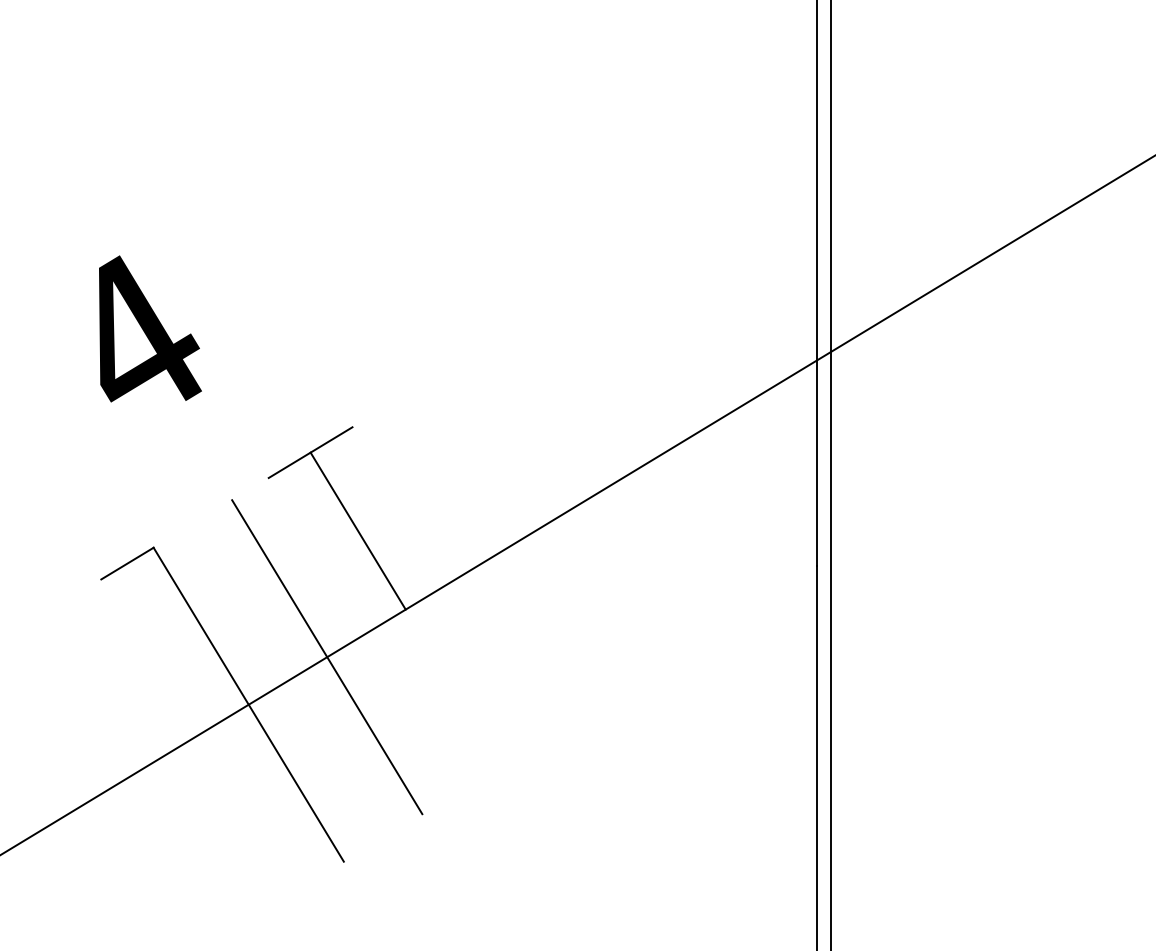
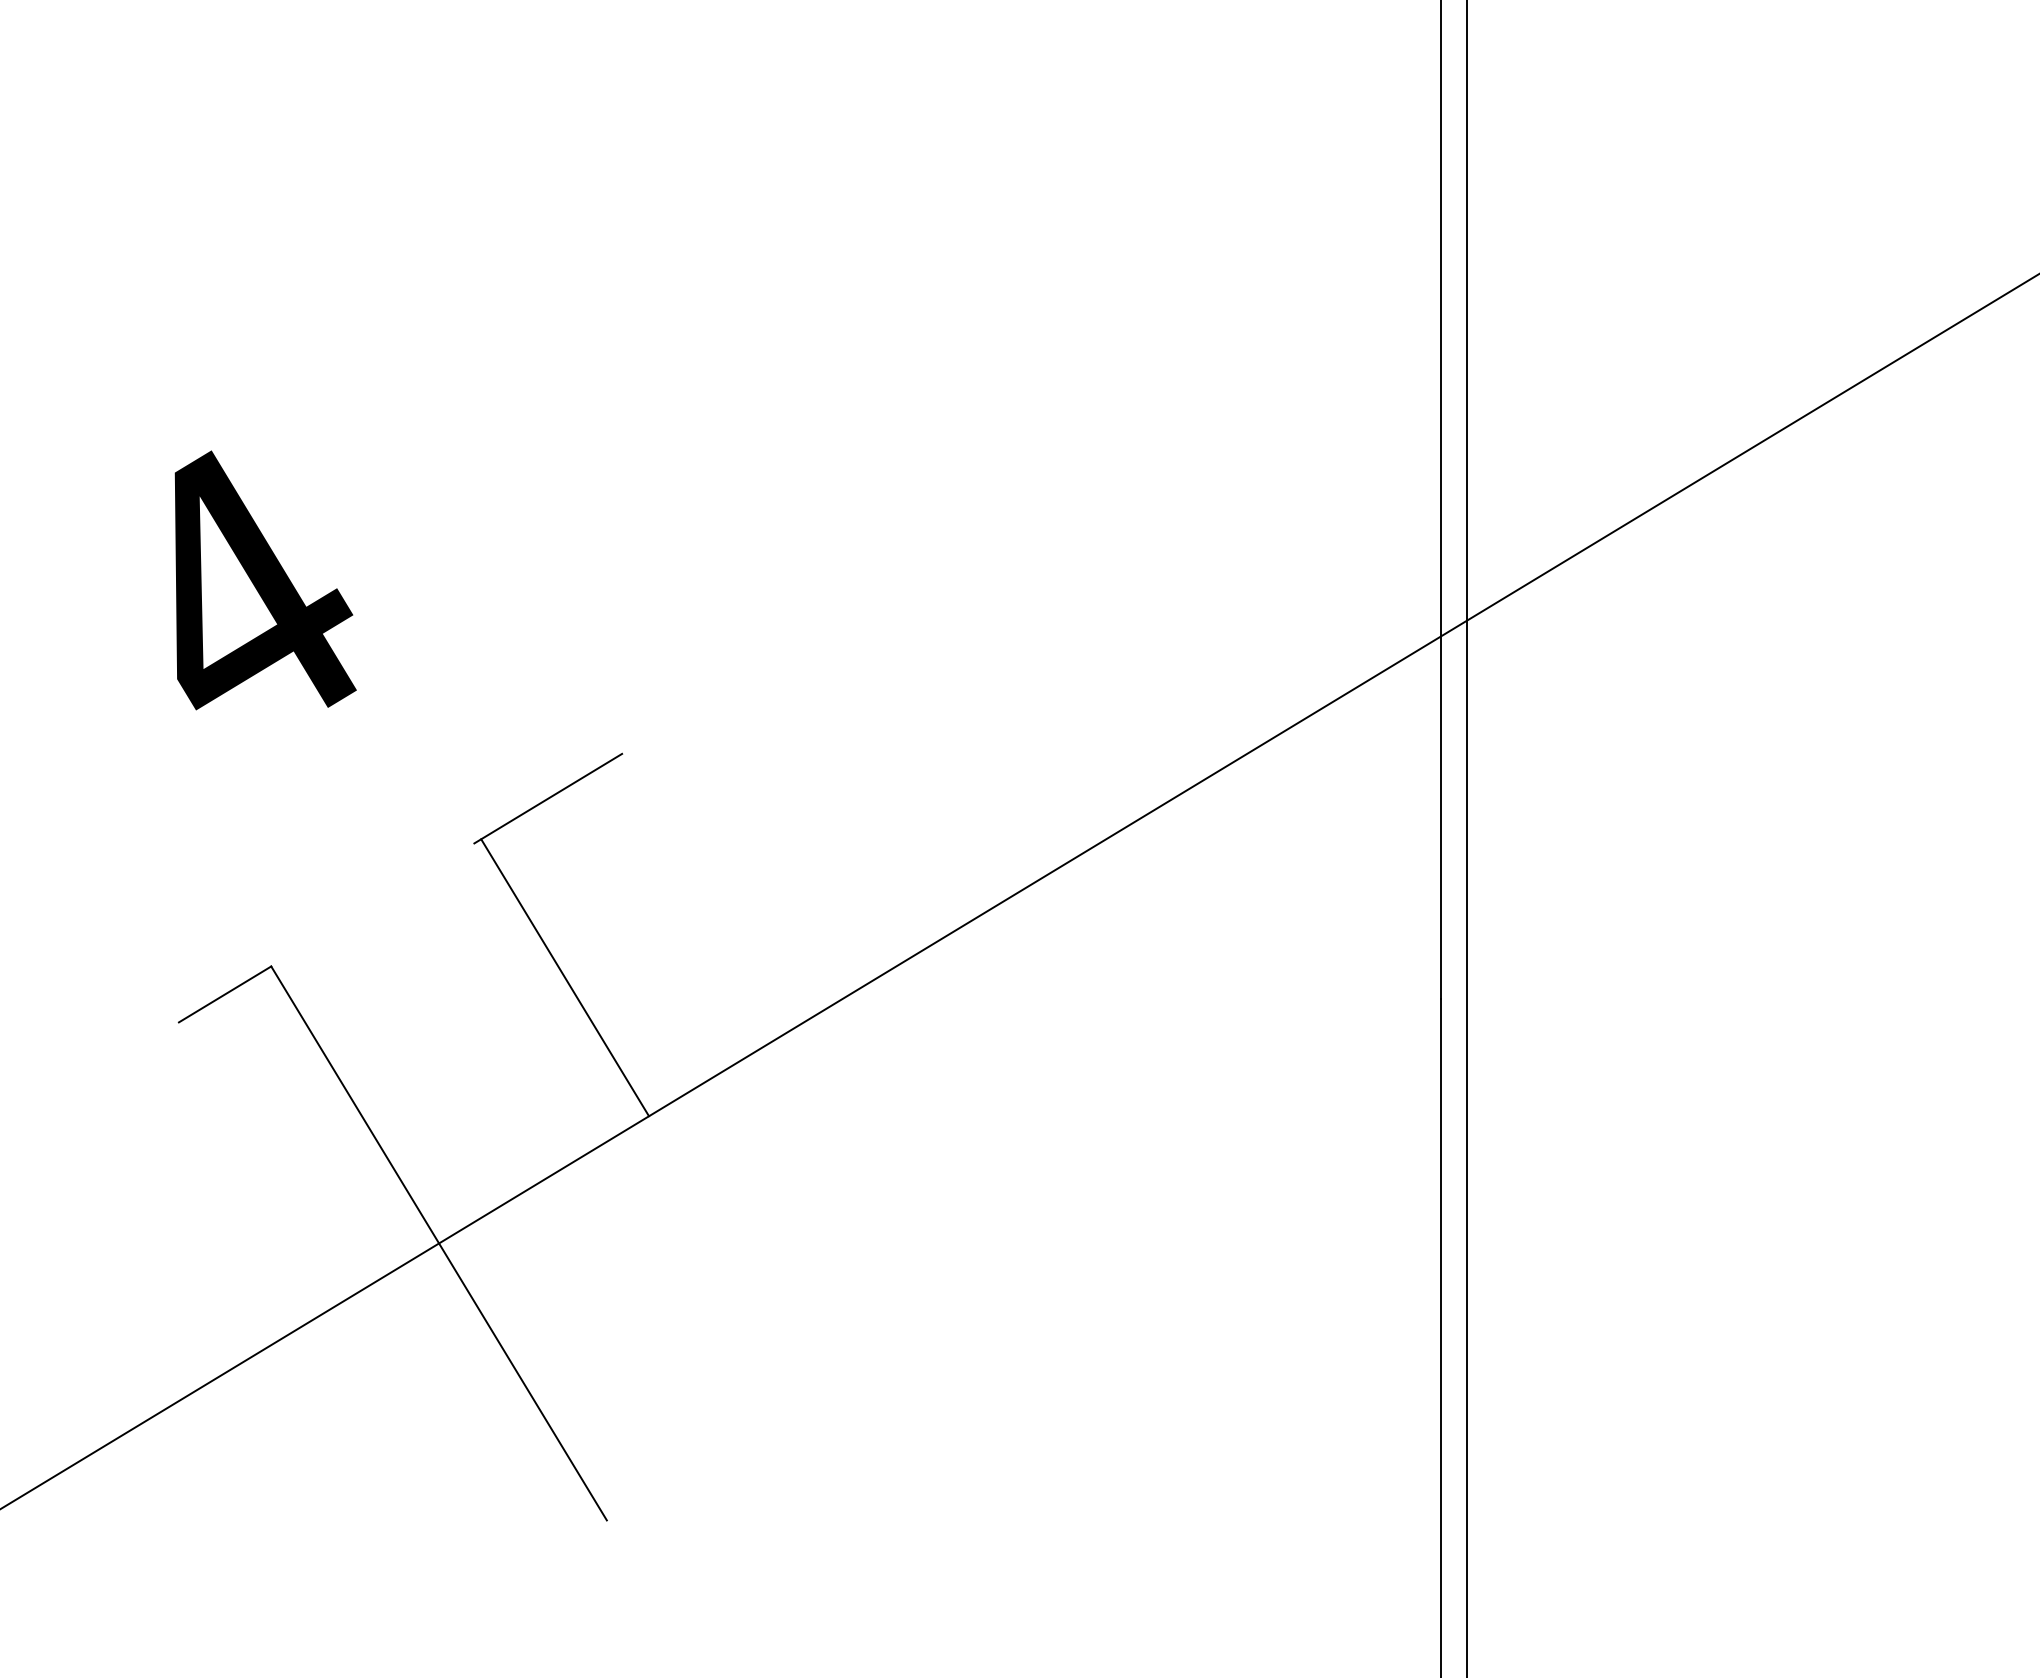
line: (357, 530) -> (563, 976), moved
line: (327, 657) -> (578, 1160), removed

